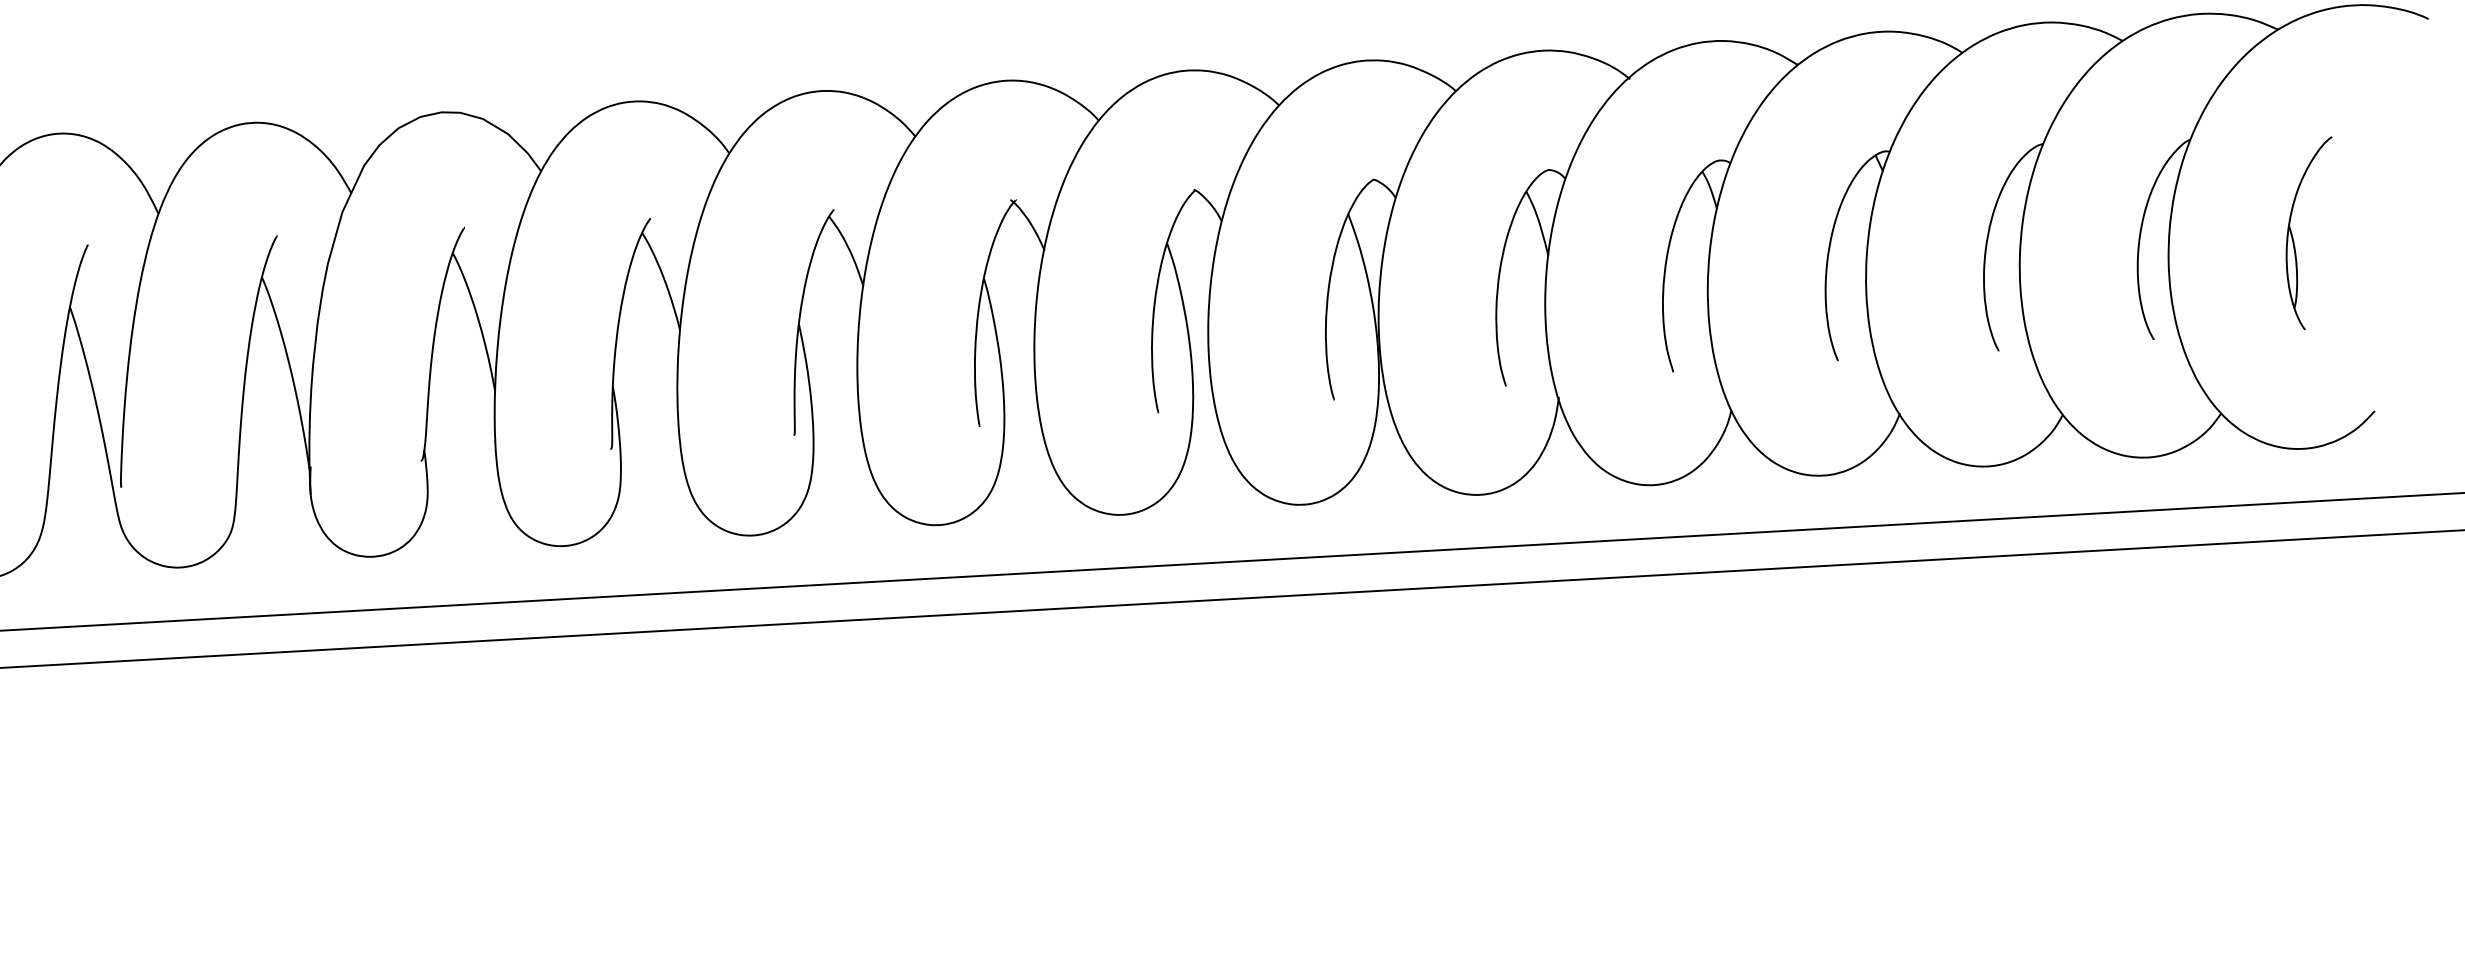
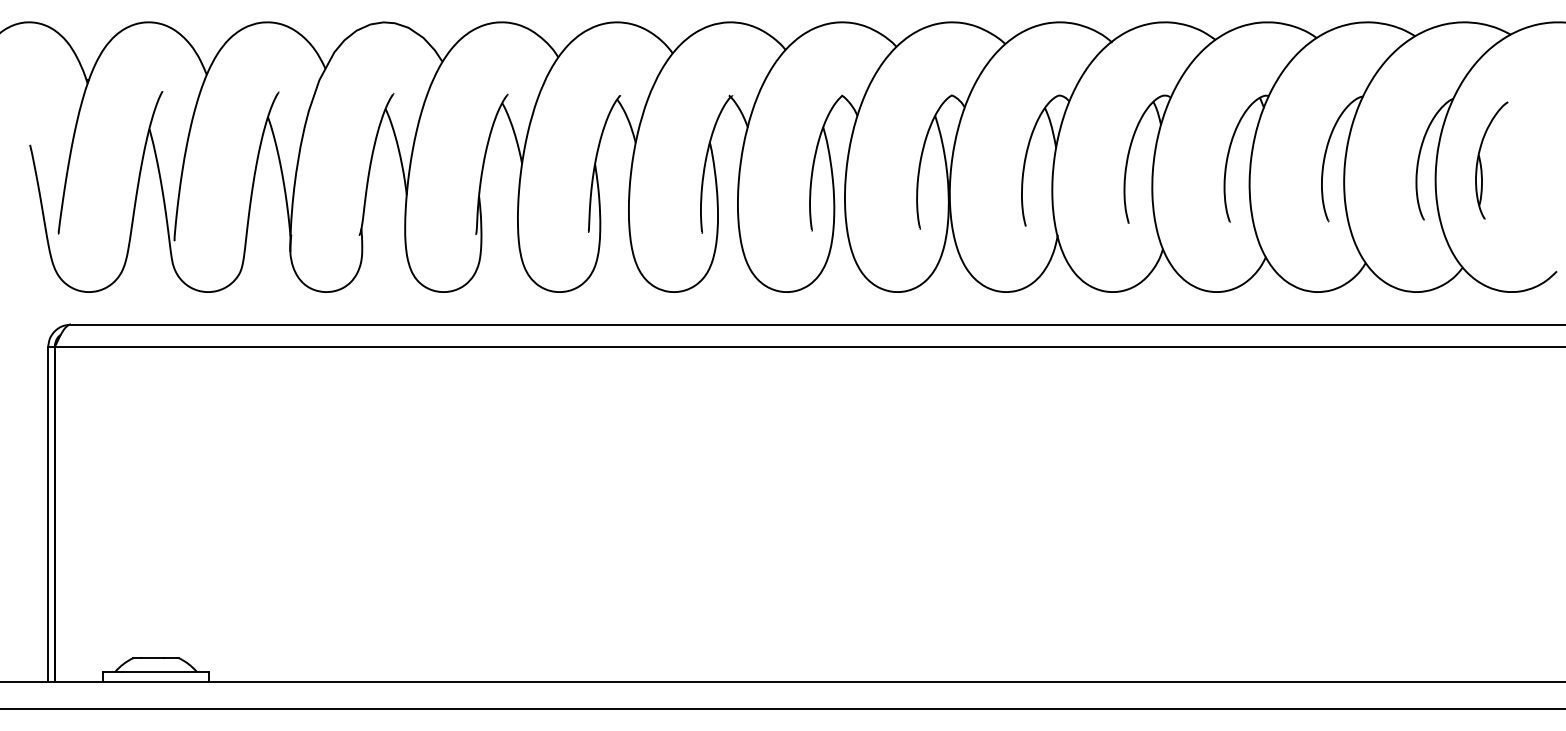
part: (2294, 236) -> (1481, 161), moved

